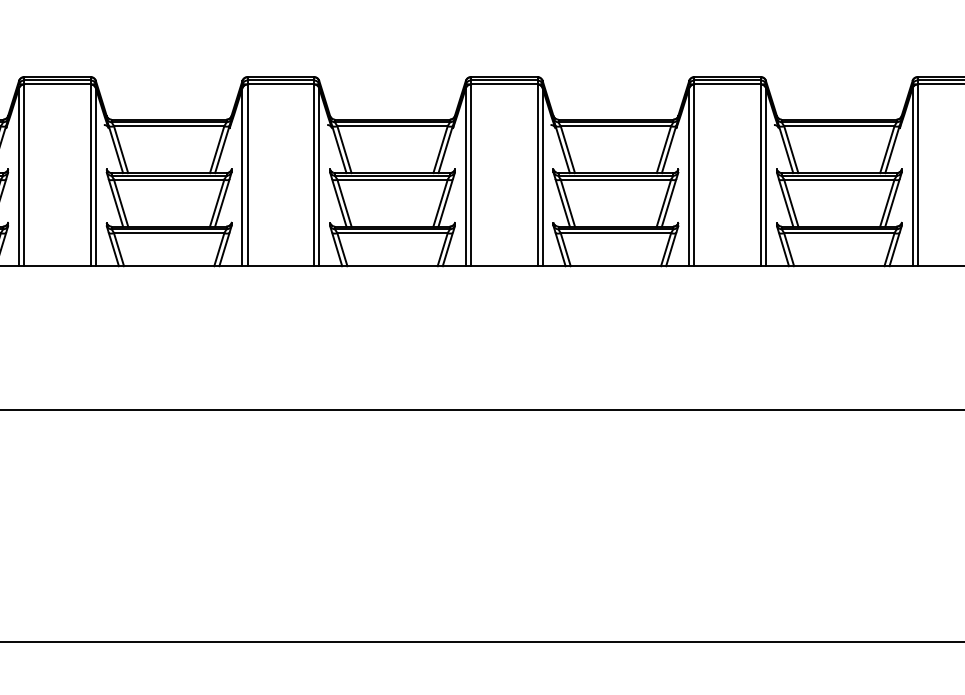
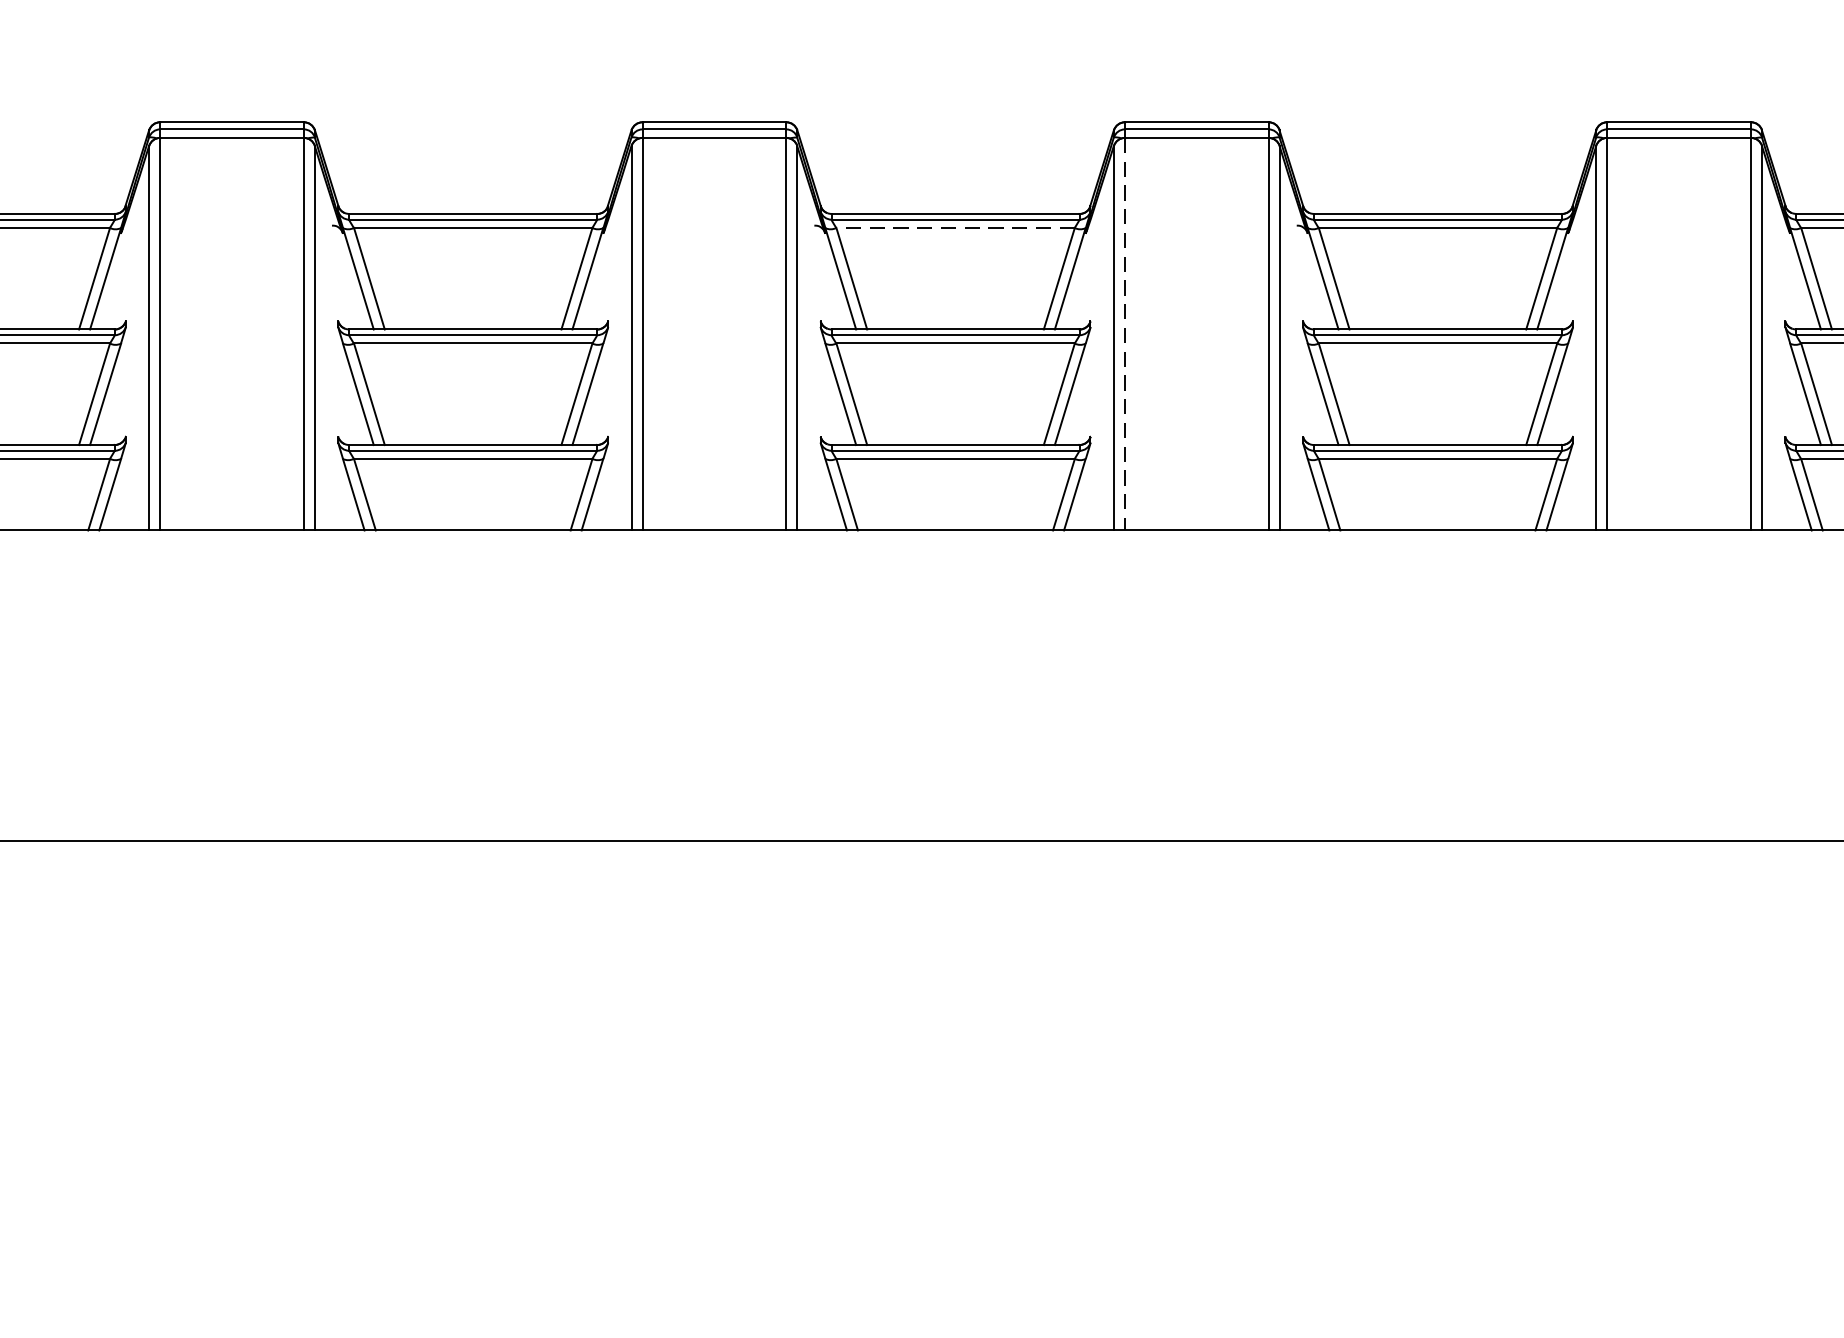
line: (615, 126) -> (954, 228), solid -> dashed
line: (694, 175) -> (1125, 334), solid -> dashed

